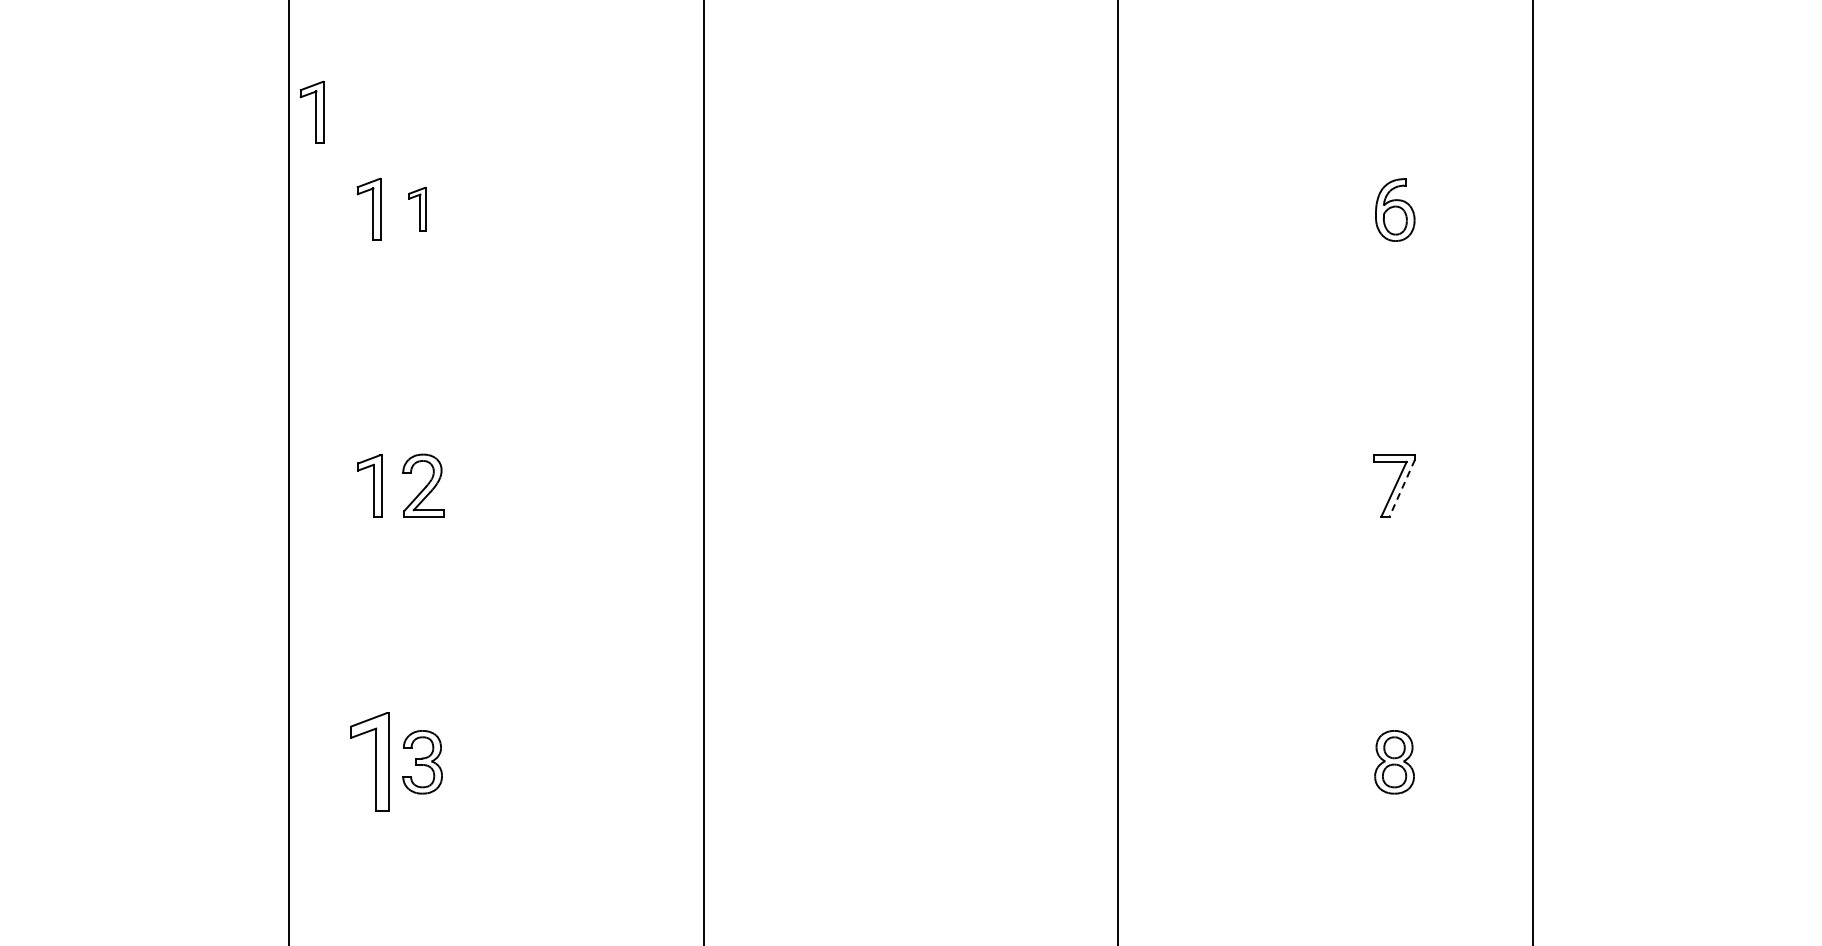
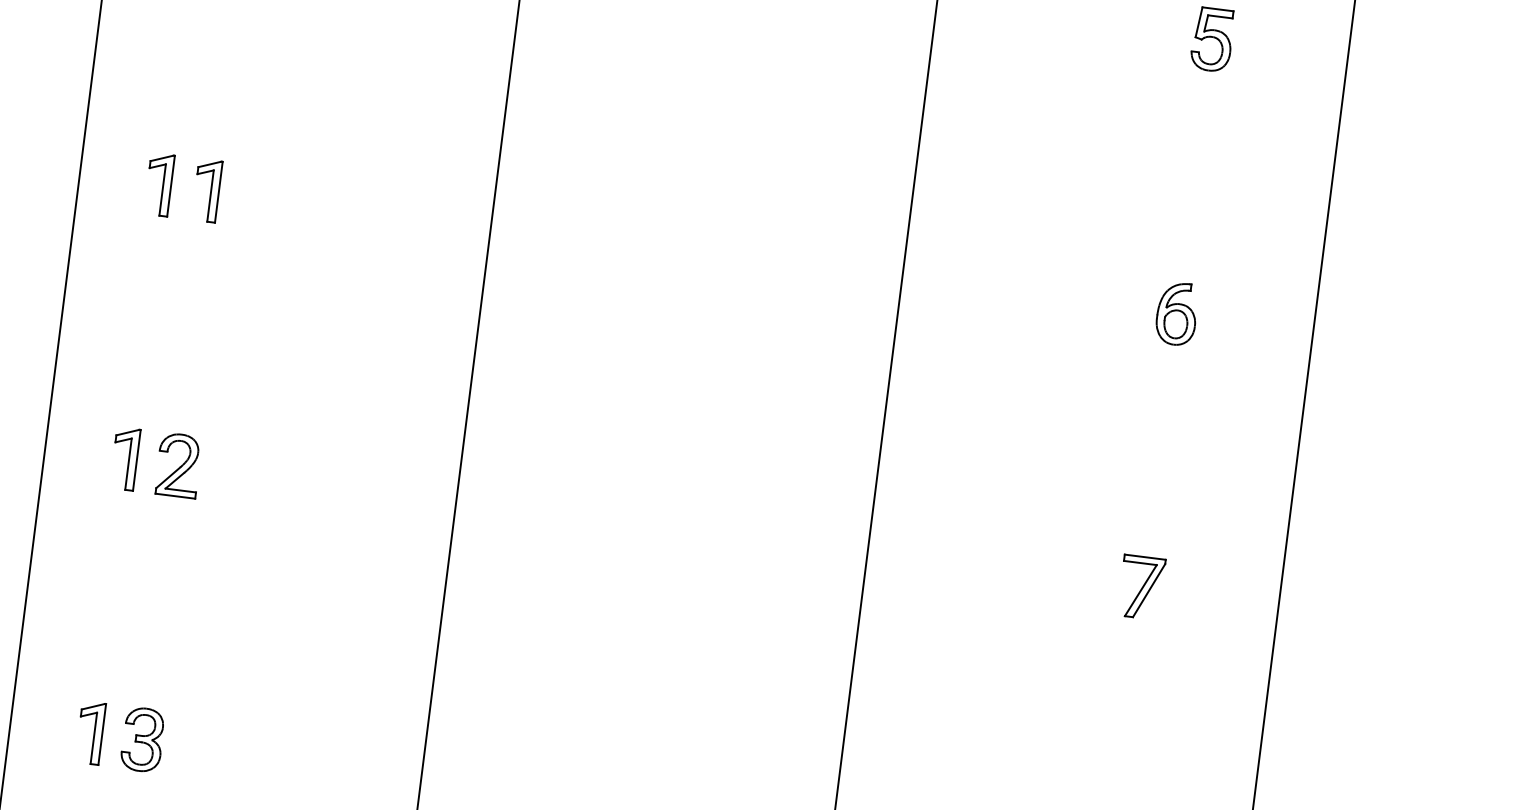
part: (311, 111) -> (114, 80), removed
part: (417, 208) -> (207, 189), size x1.43
line: (1402, 488) -> (1149, 591), dashed -> solid
part: (369, 761) -> (90, 732), size x0.62

